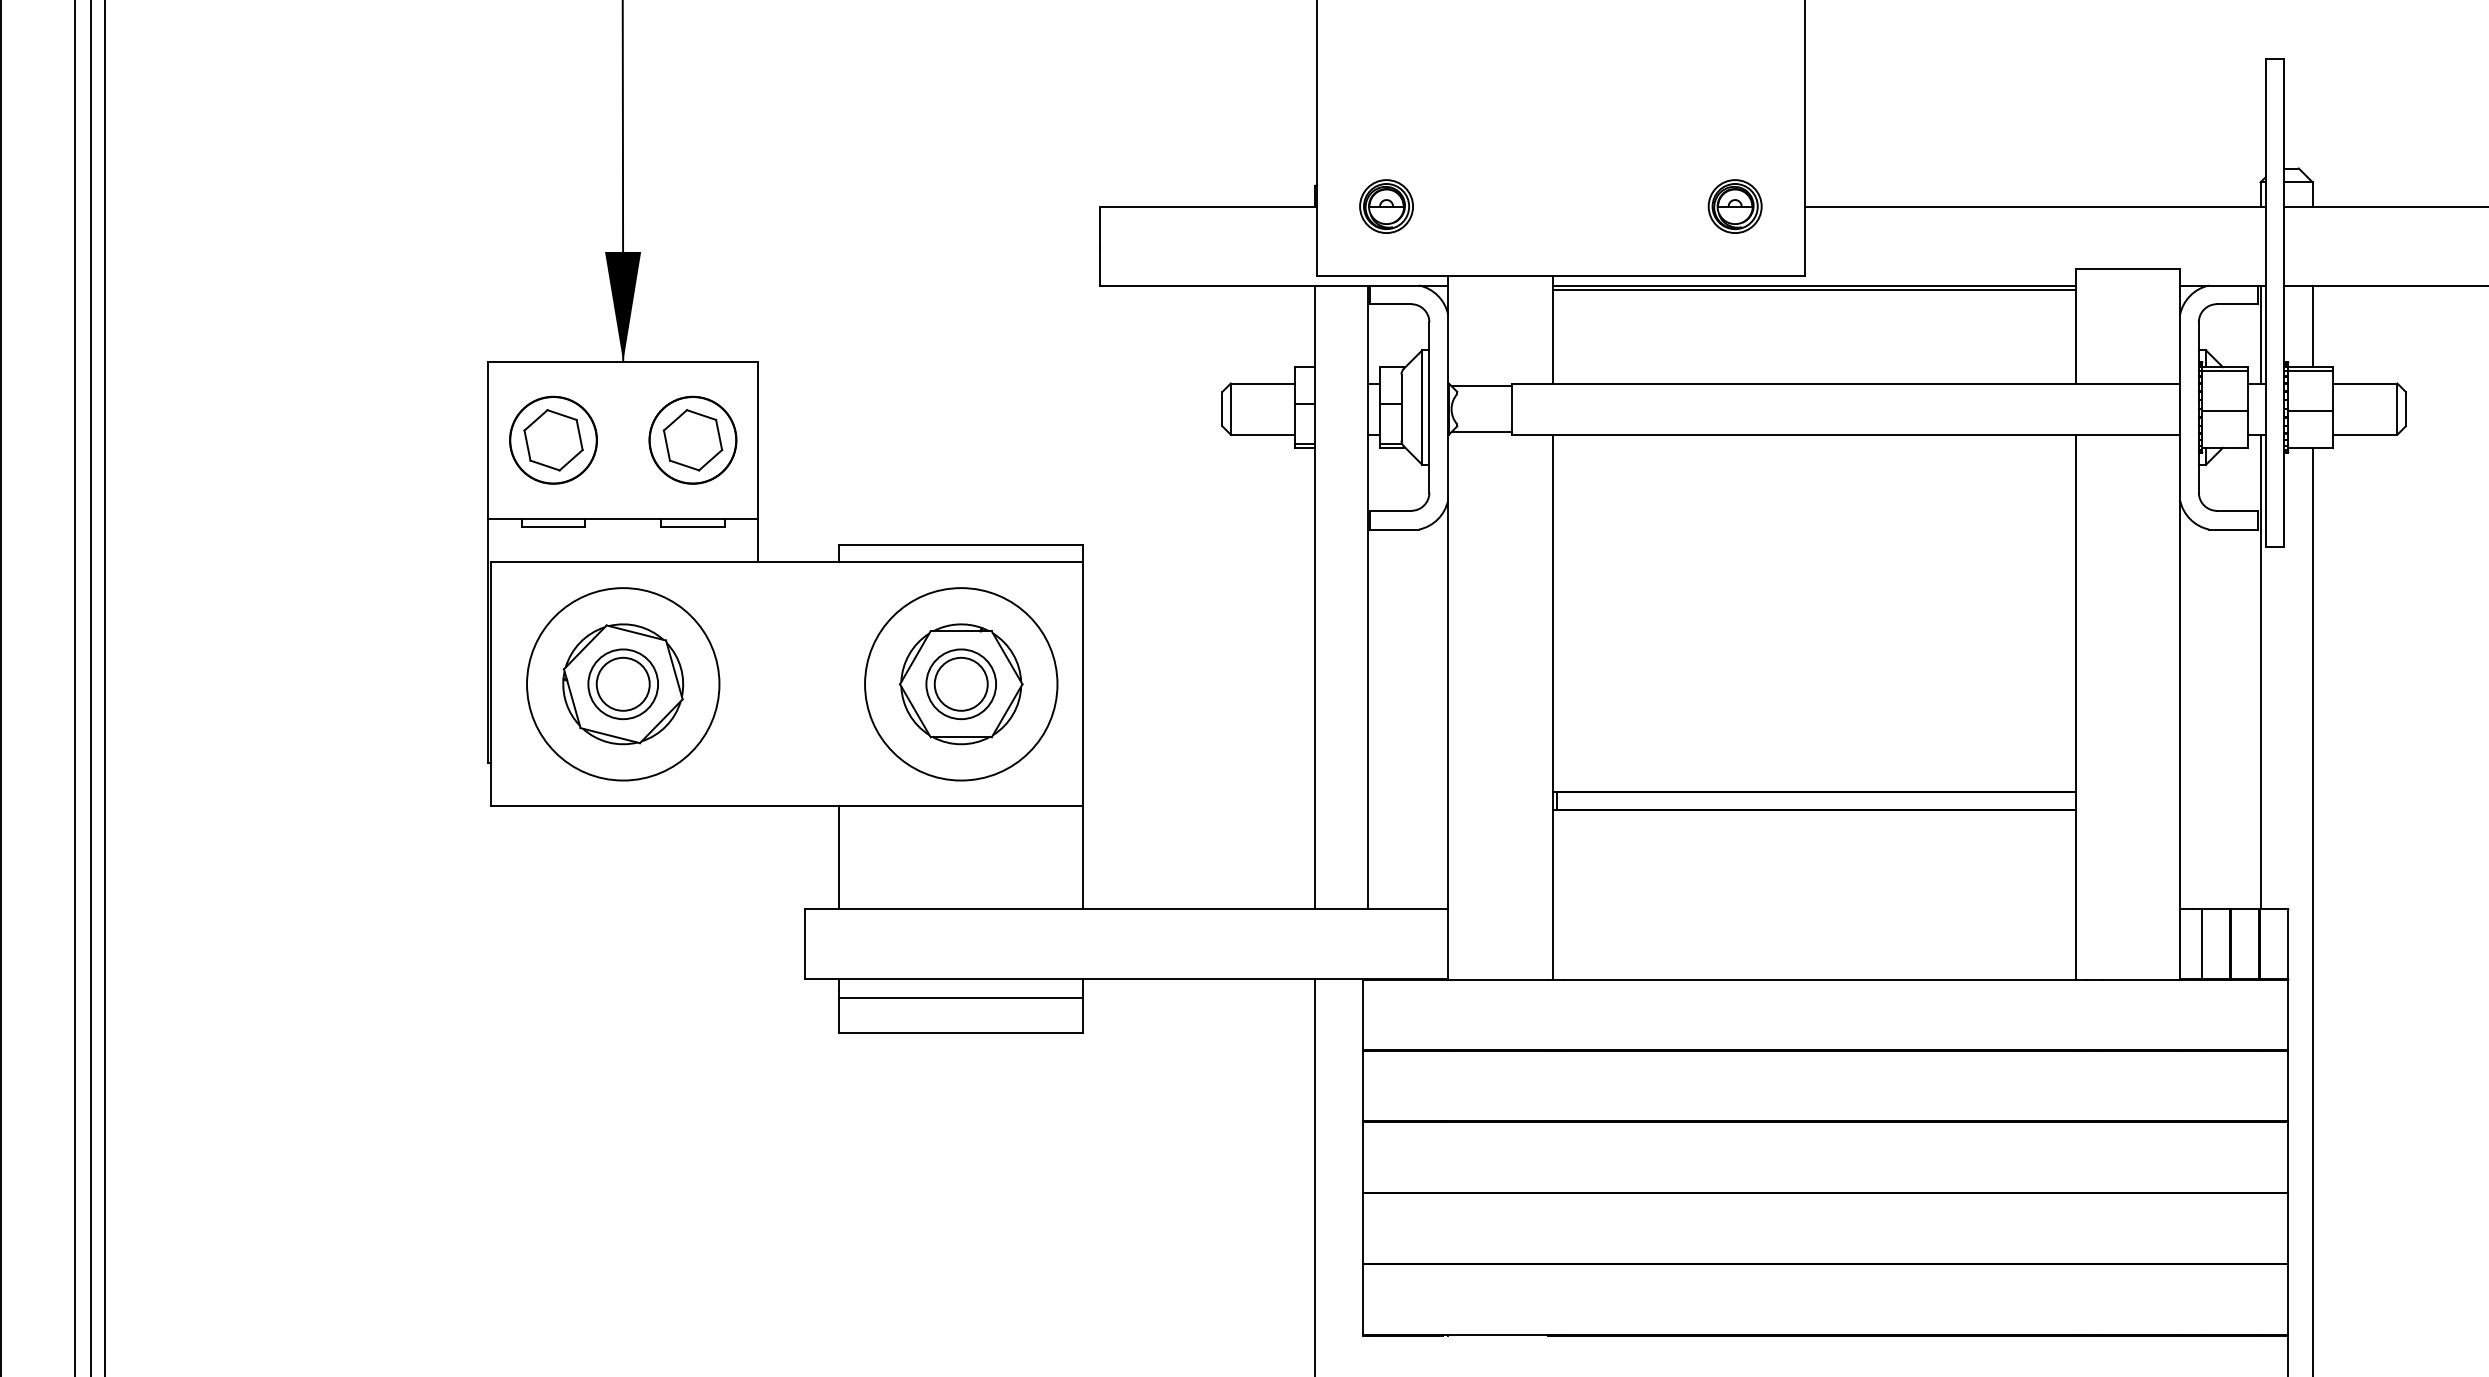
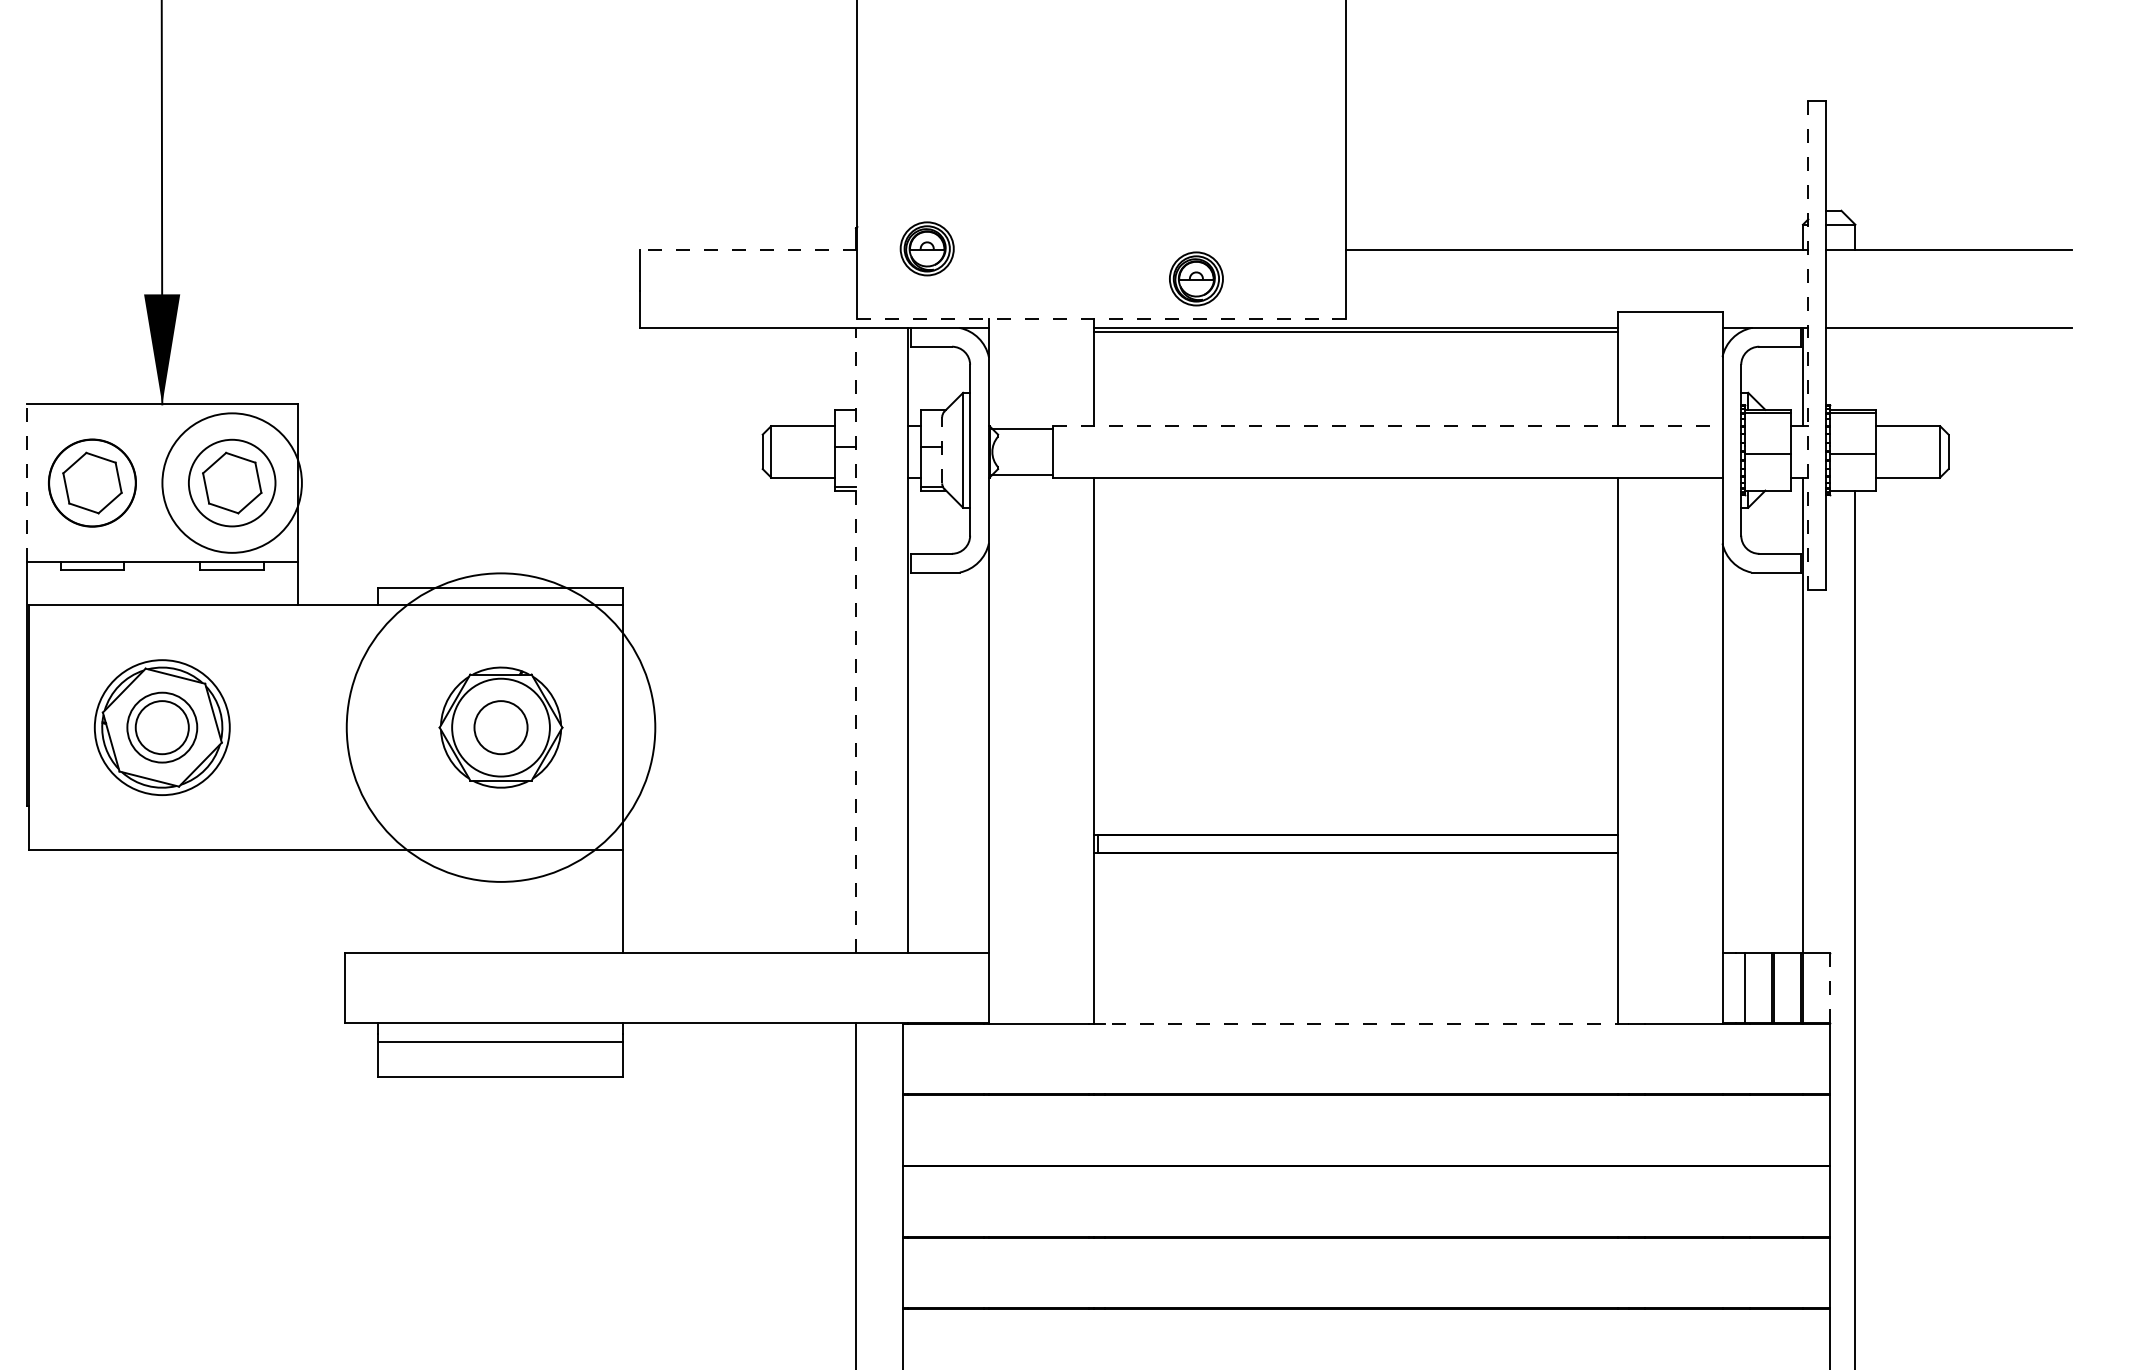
part: (1734, 206) -> (1195, 278), moved
line: (1208, 207) -> (748, 249), solid -> dashed
line: (1560, 276) -> (1101, 318), solid -> dashed
line: (2265, 303) -> (1808, 346), solid -> dashed
line: (2312, 326) -> (1855, 369), removed
line: (1846, 383) -> (1388, 426), solid -> dashed
line: (1401, 407) -> (942, 450), solid -> dashed
line: (488, 439) -> (27, 482), solid -> dashed
circle: (692, 439) -> (231, 482), size x1.6
line: (1315, 597) -> (856, 640), solid -> dashed
circle: (623, 684) -> (162, 727), size x0.7
circle: (961, 684) -> (501, 727), size x1.4
circle: (961, 684) -> (501, 727), size x1.6
line: (838, 857) -> (378, 901), removed
line: (2287, 943) -> (1830, 987), solid -> dashed
line: (1824, 979) -> (1366, 1023), solid -> dashed

